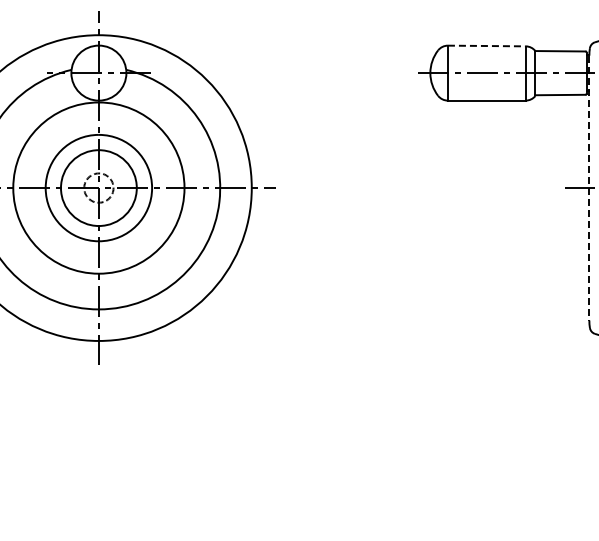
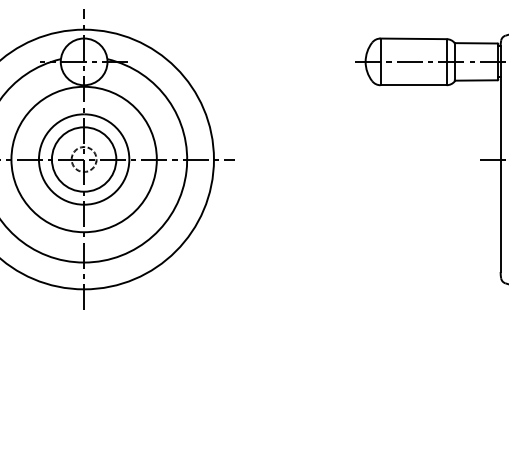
line: (486, 46) -> (413, 39), dashed -> solid
line: (589, 188) -> (500, 159), dashed -> solid

